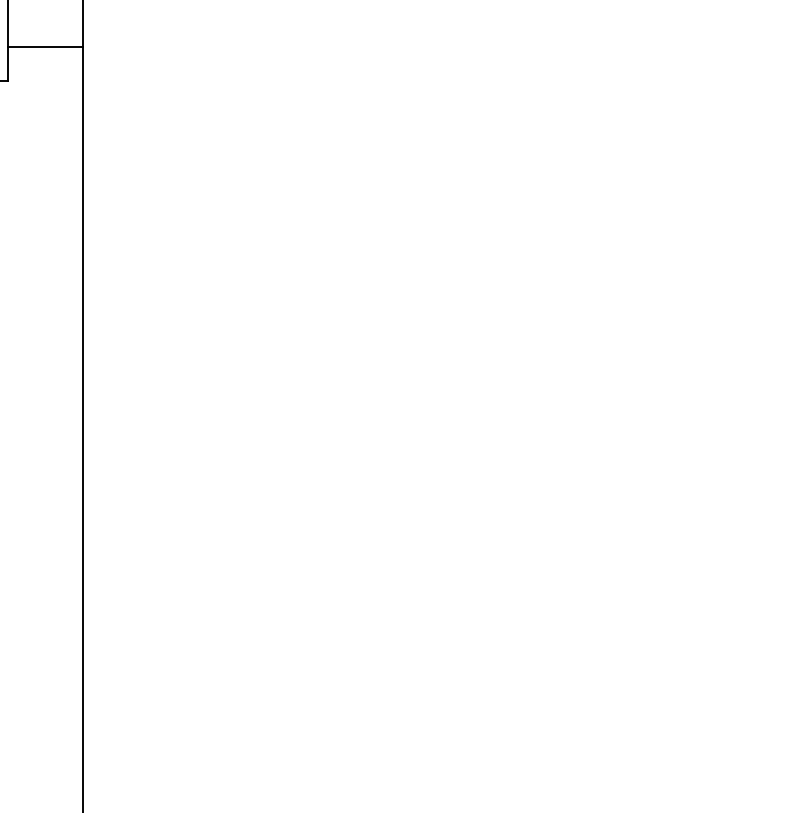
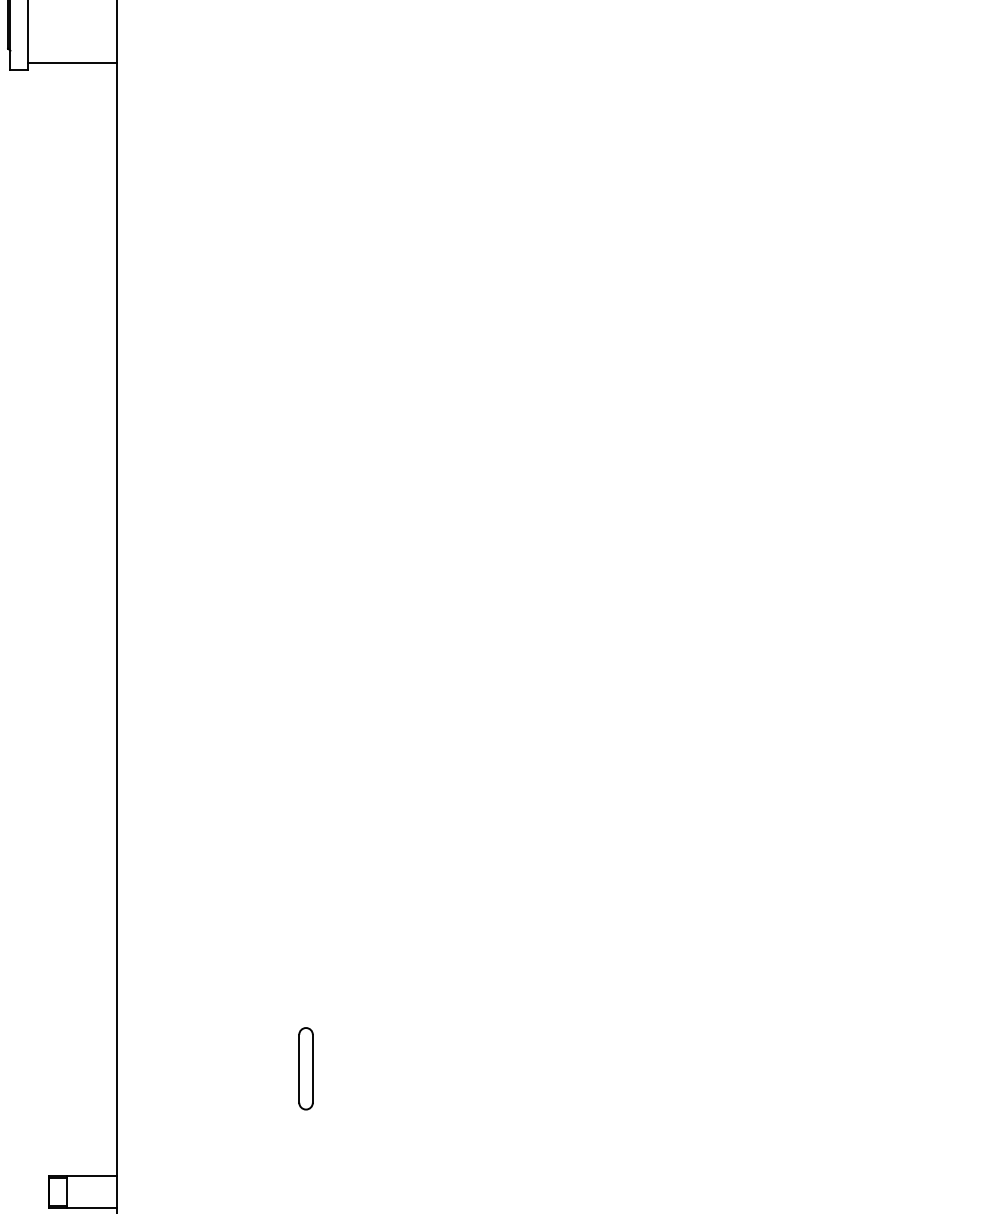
line: (44, 47) -> (71, 62), moved

